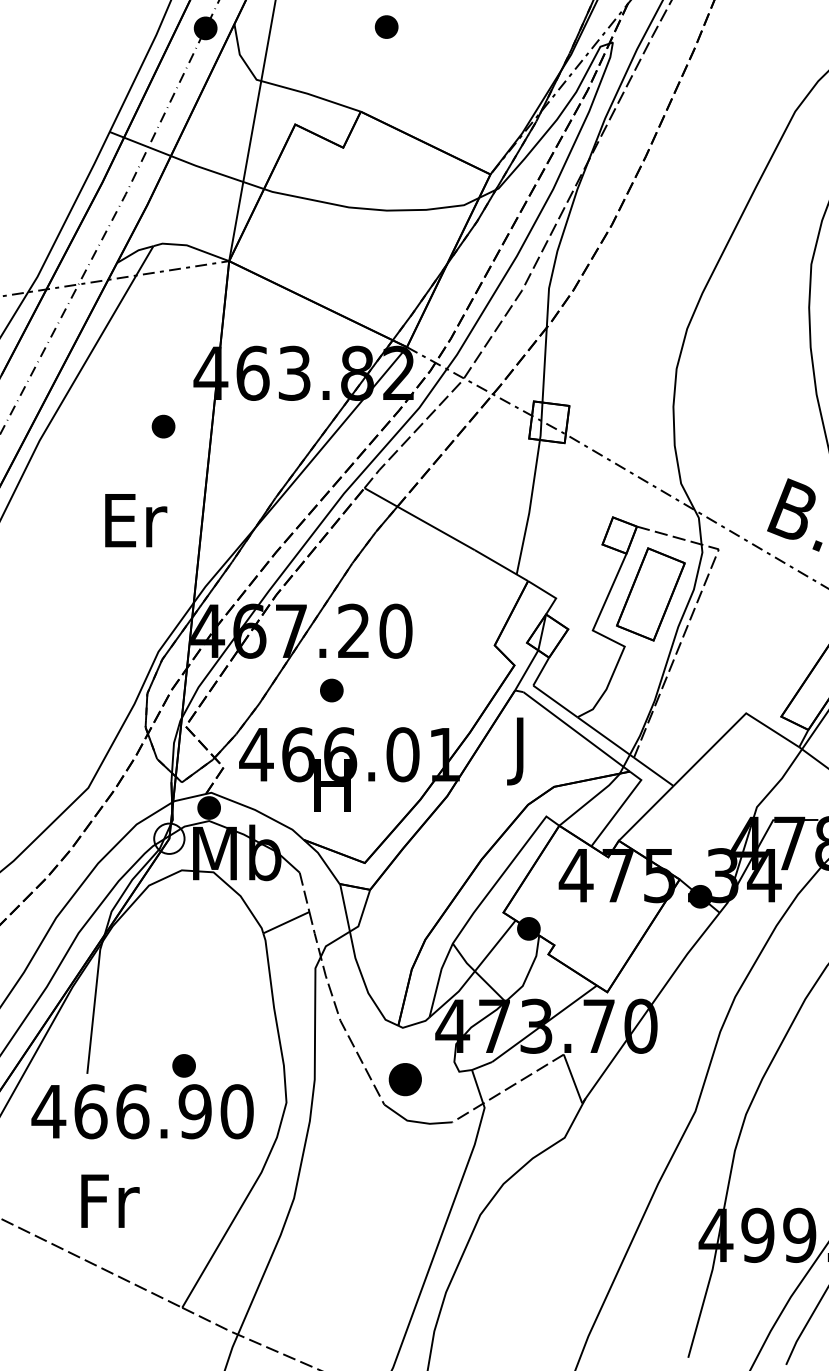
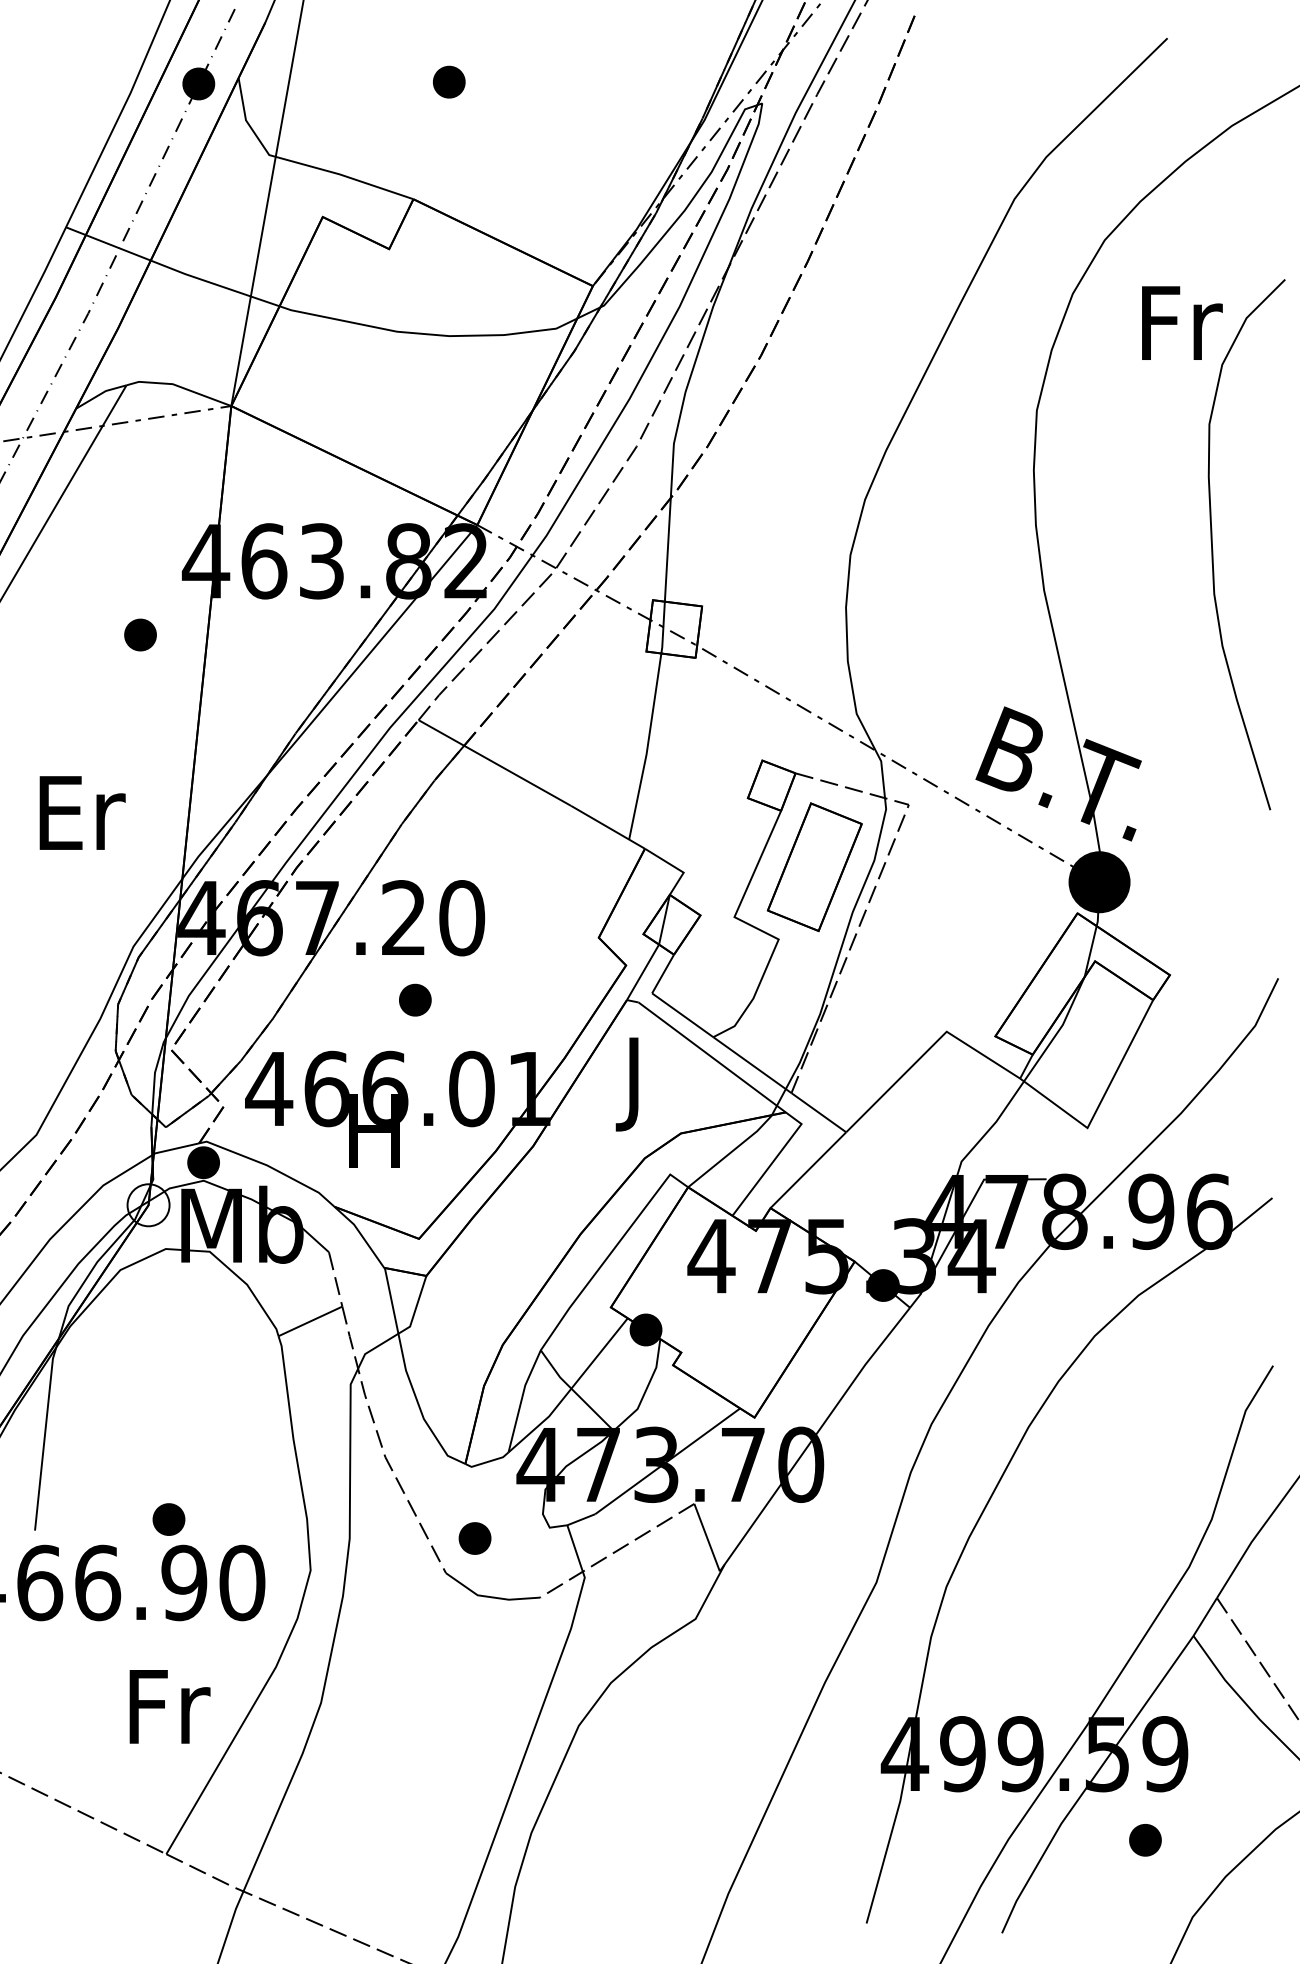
text: (136, 520) -> (82, 812), moved
part: (331, 690) -> (415, 999), moved
part: (404, 1079) -> (474, 1538), size x0.71
text: (110, 1200) -> (169, 1706), moved

